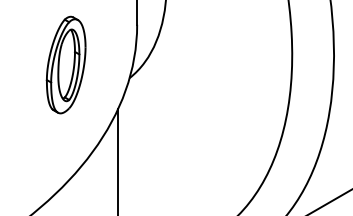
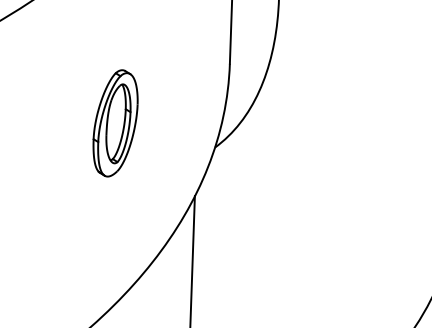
part: (65, 64) -> (114, 122), size x0.7

